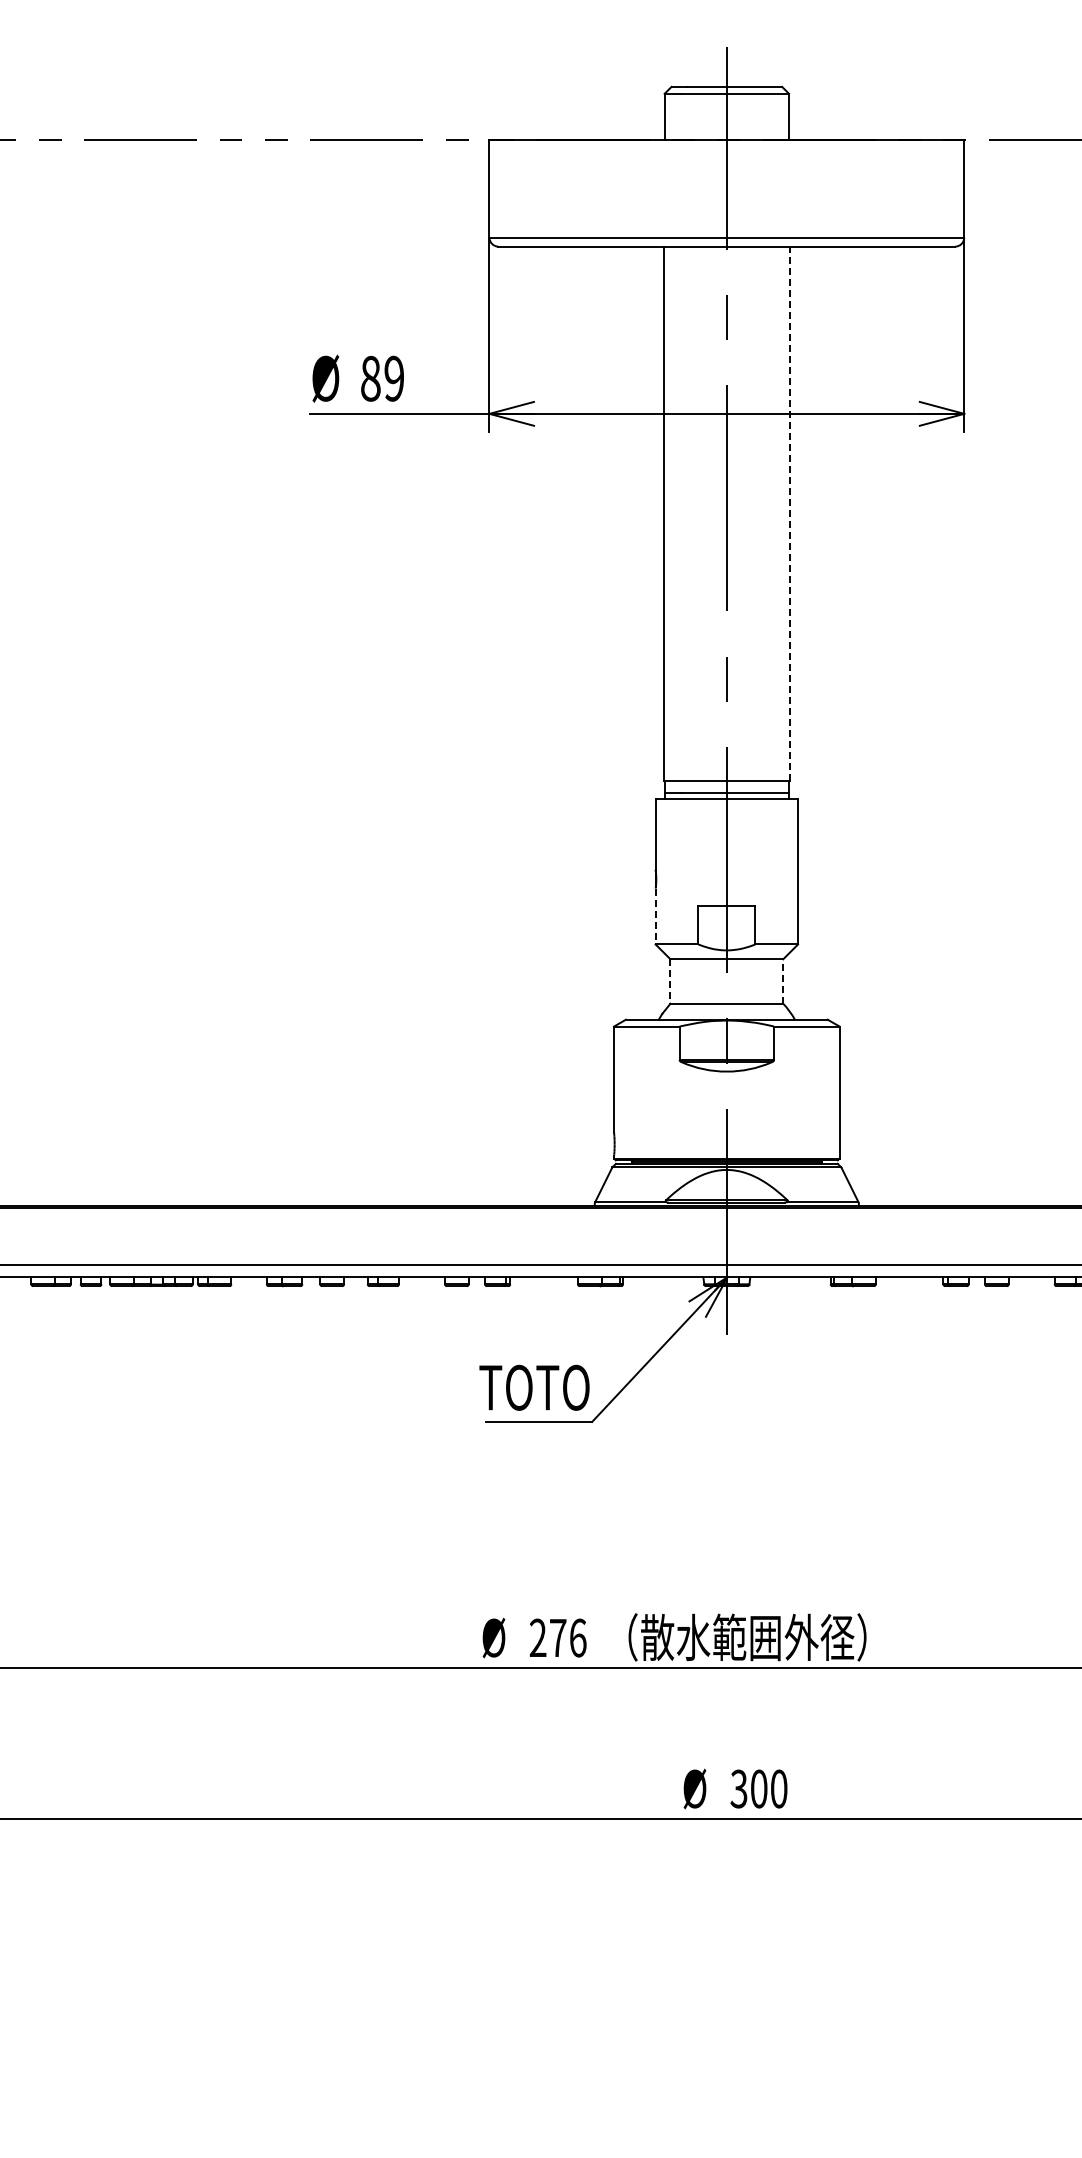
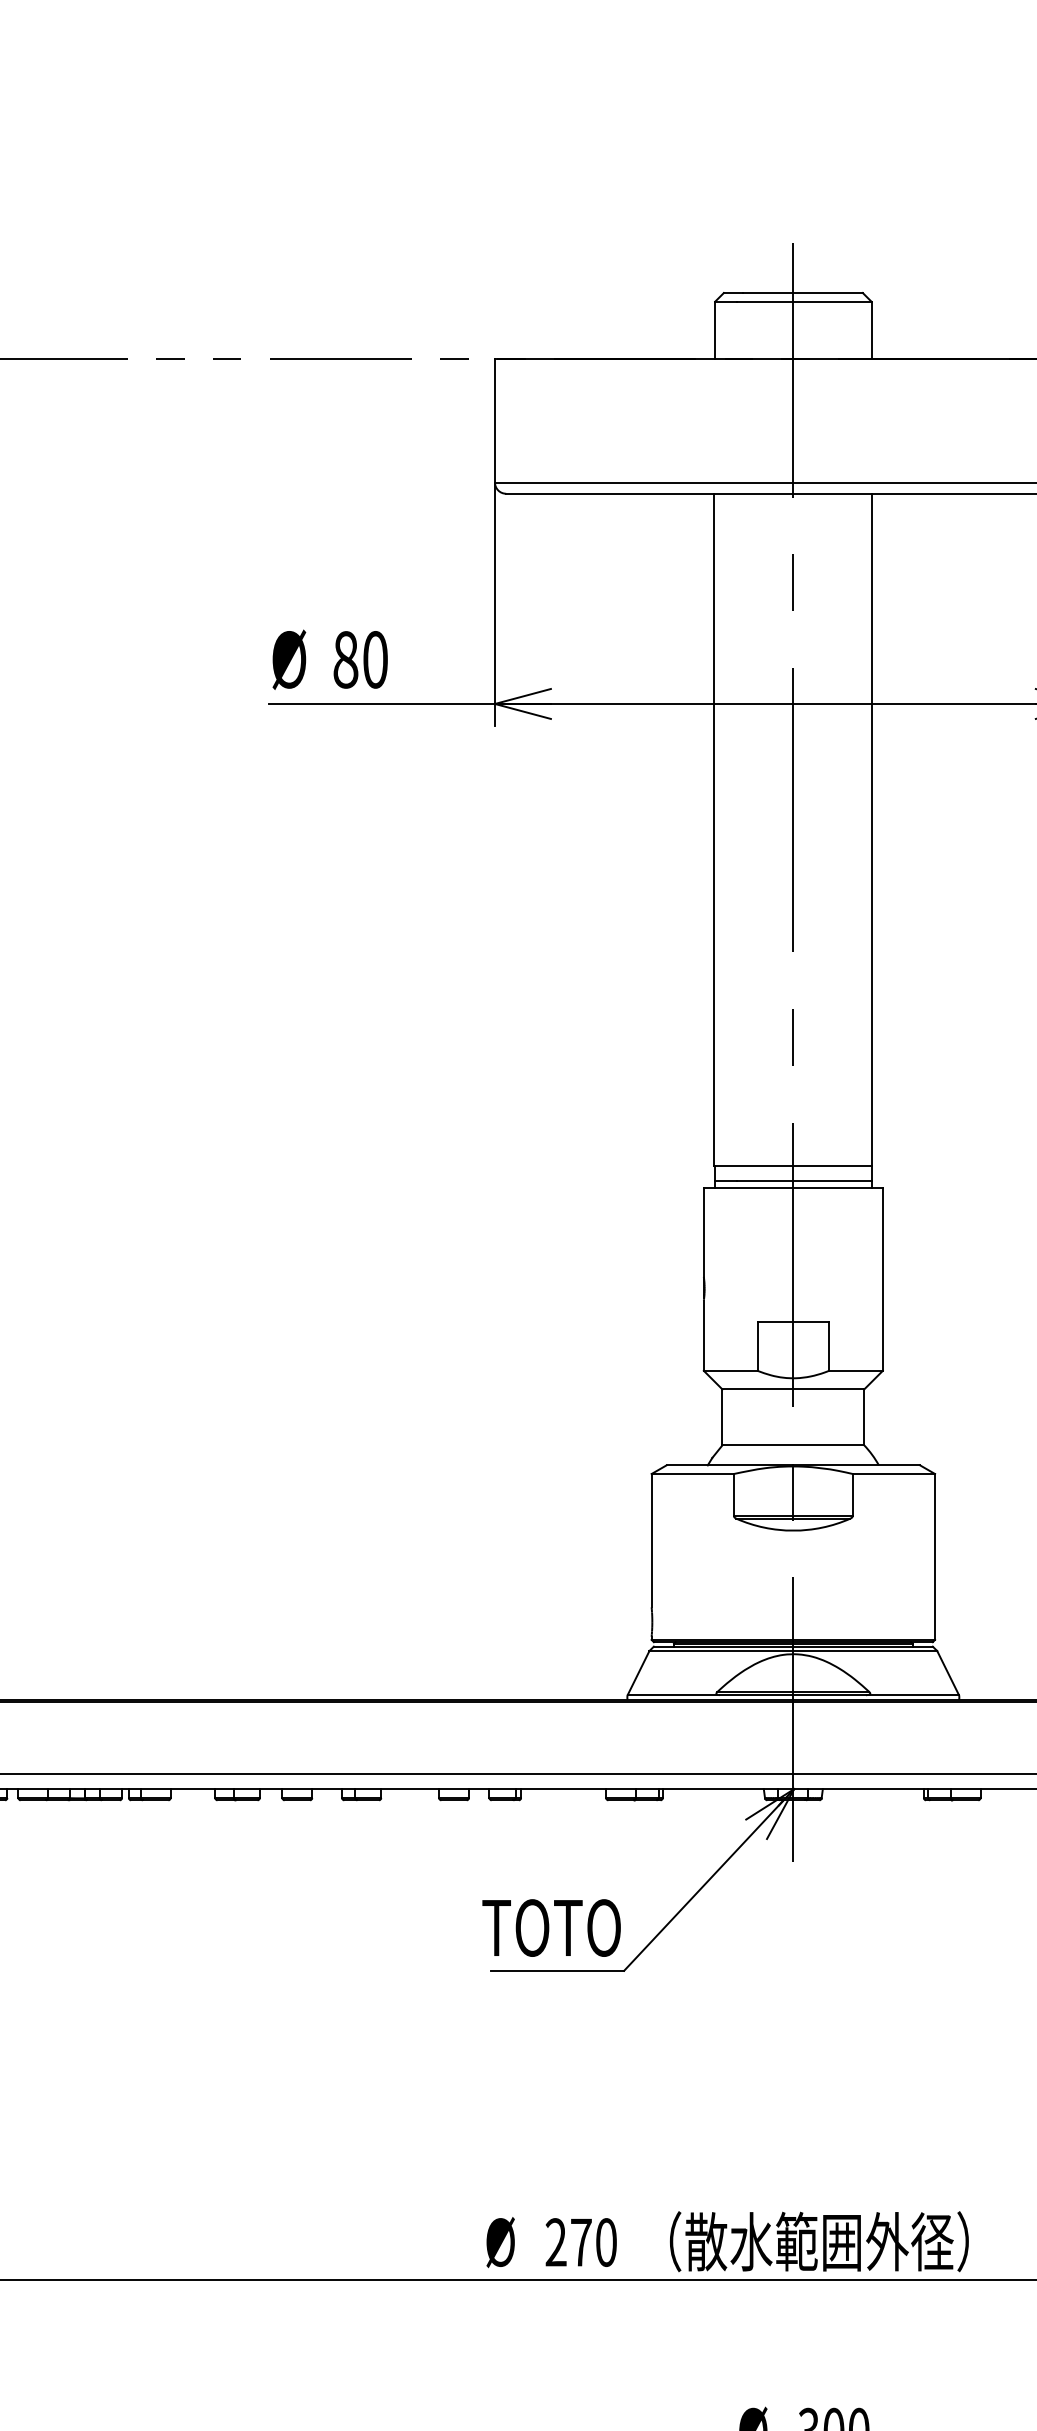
text: (394, 378) -> (375, 659), 89 -> 80
line: (789, 513) -> (872, 829), dashed -> solid
line: (655, 916) -> (703, 1335), dashed -> solid
line: (783, 981) -> (864, 1417), dashed -> solid
line: (670, 982) -> (722, 1418), dashed -> solid
text: (578, 1637) -> (606, 2241), 276 -> 270

